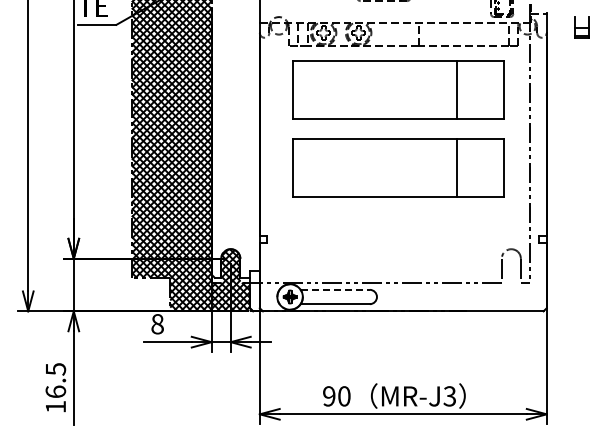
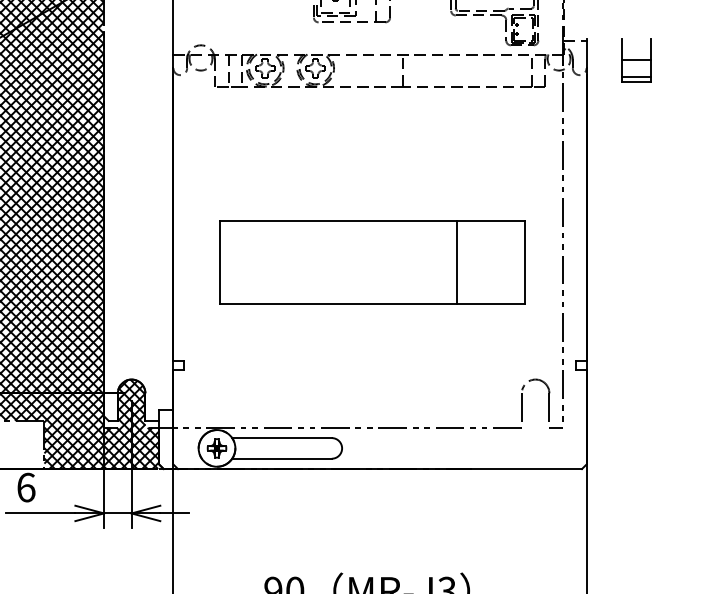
part: (581, 27) -> (636, 60), size x1.43
part: (398, 89) -> (373, 149), removed
line: (335, 289) -> (282, 437), dashed -> solid
text: (157, 324) -> (26, 487), 8 -> 6

